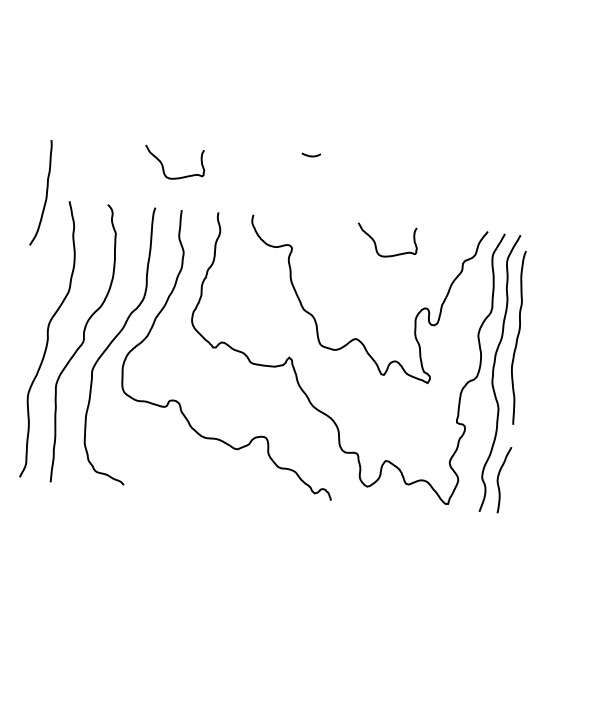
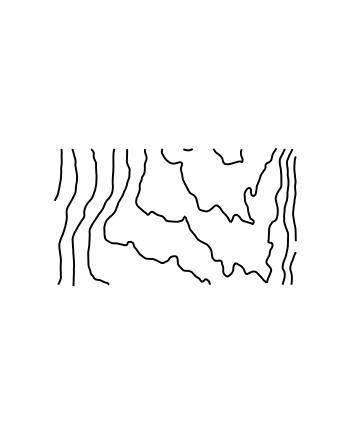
curve: (310, 154) -> (187, 149), moved
curve: (165, 166) -> (117, 128), removed
curve: (45, 192) -> (60, 174), moved

